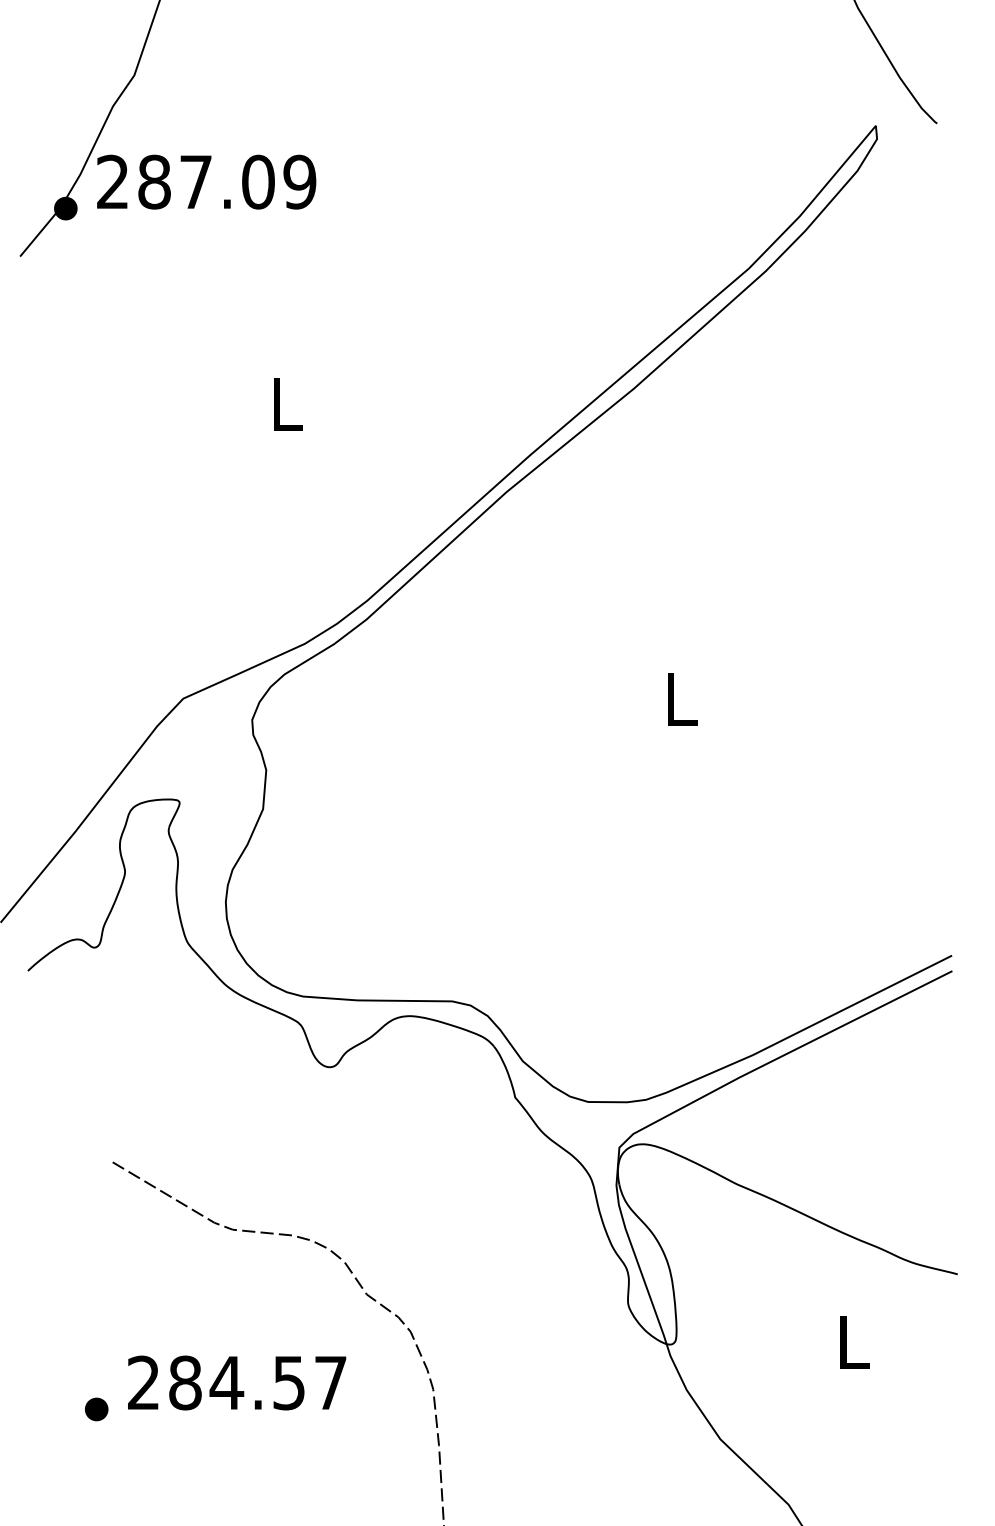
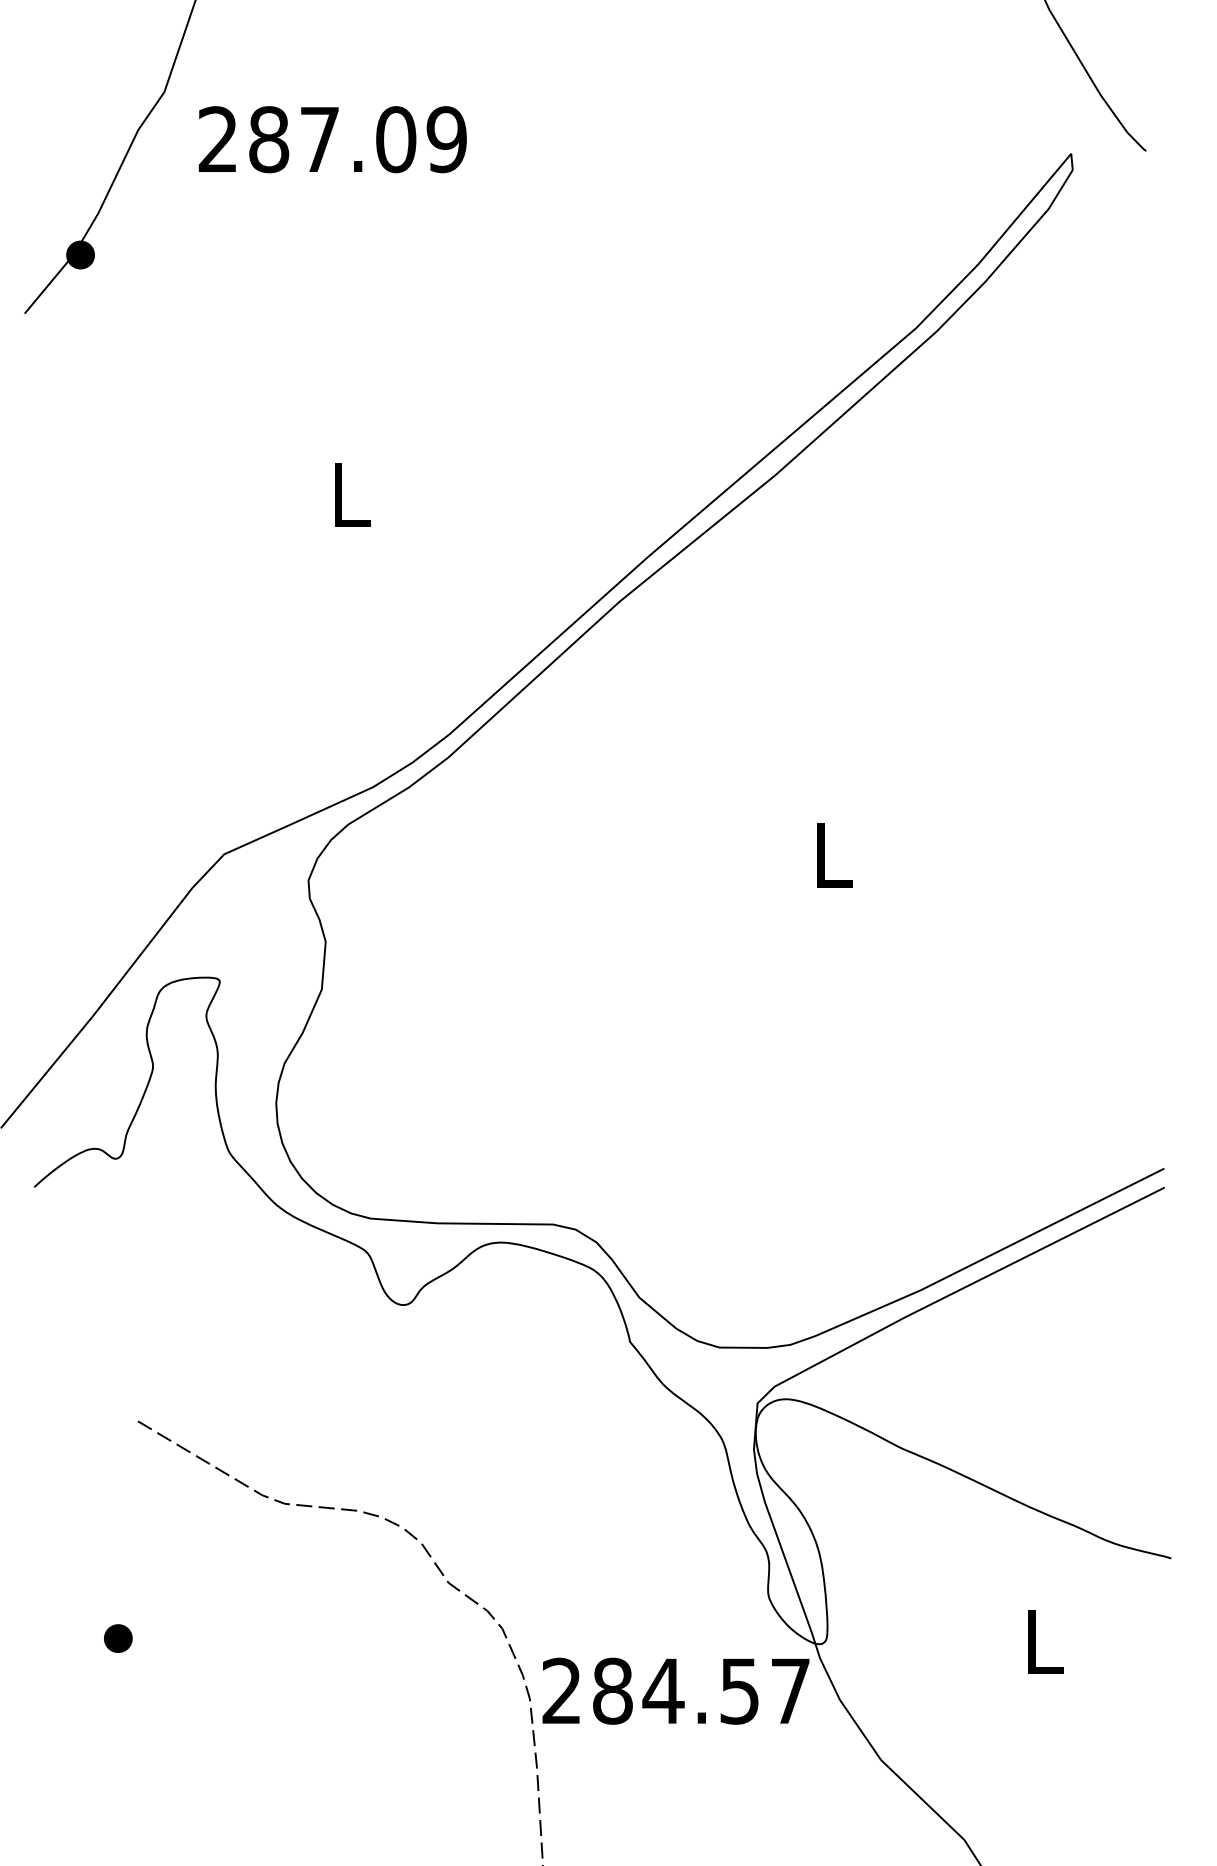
text: (206, 182) -> (332, 139), moved
text: (236, 1382) -> (675, 1690), moved
part: (96, 1409) -> (118, 1638), moved

